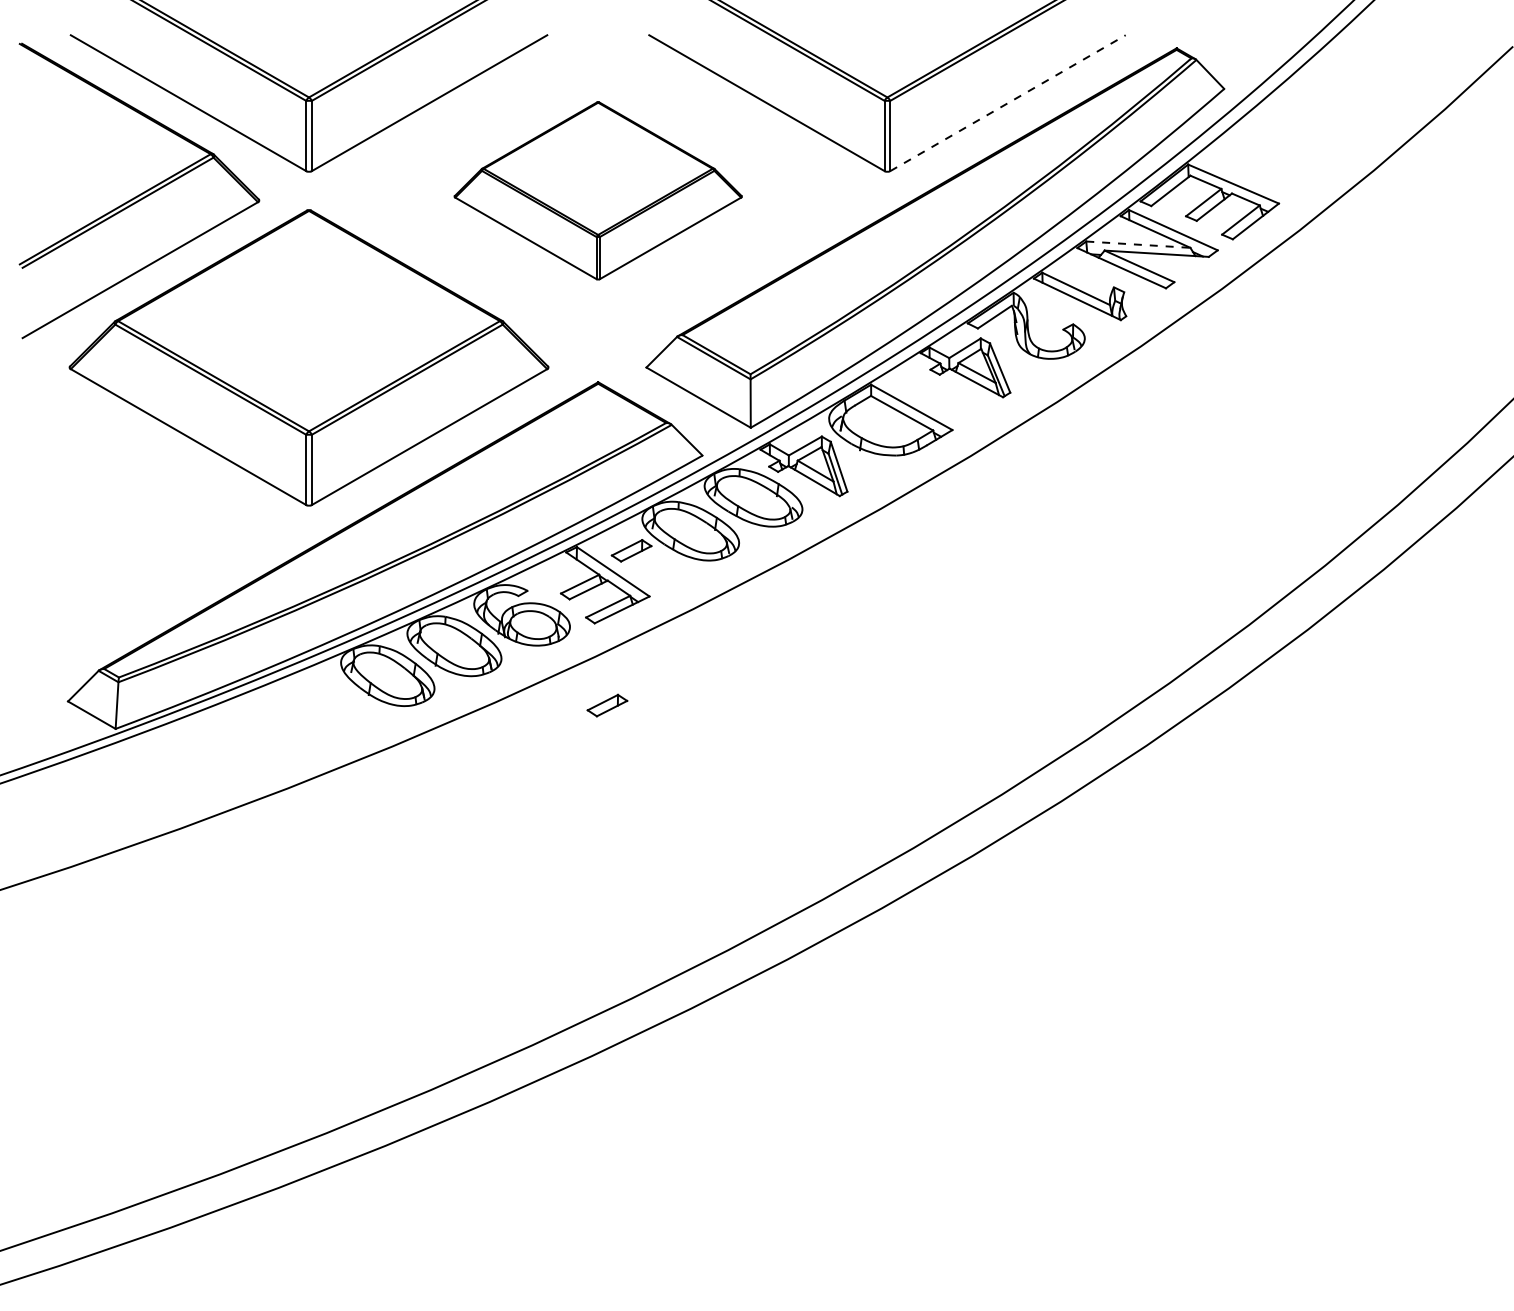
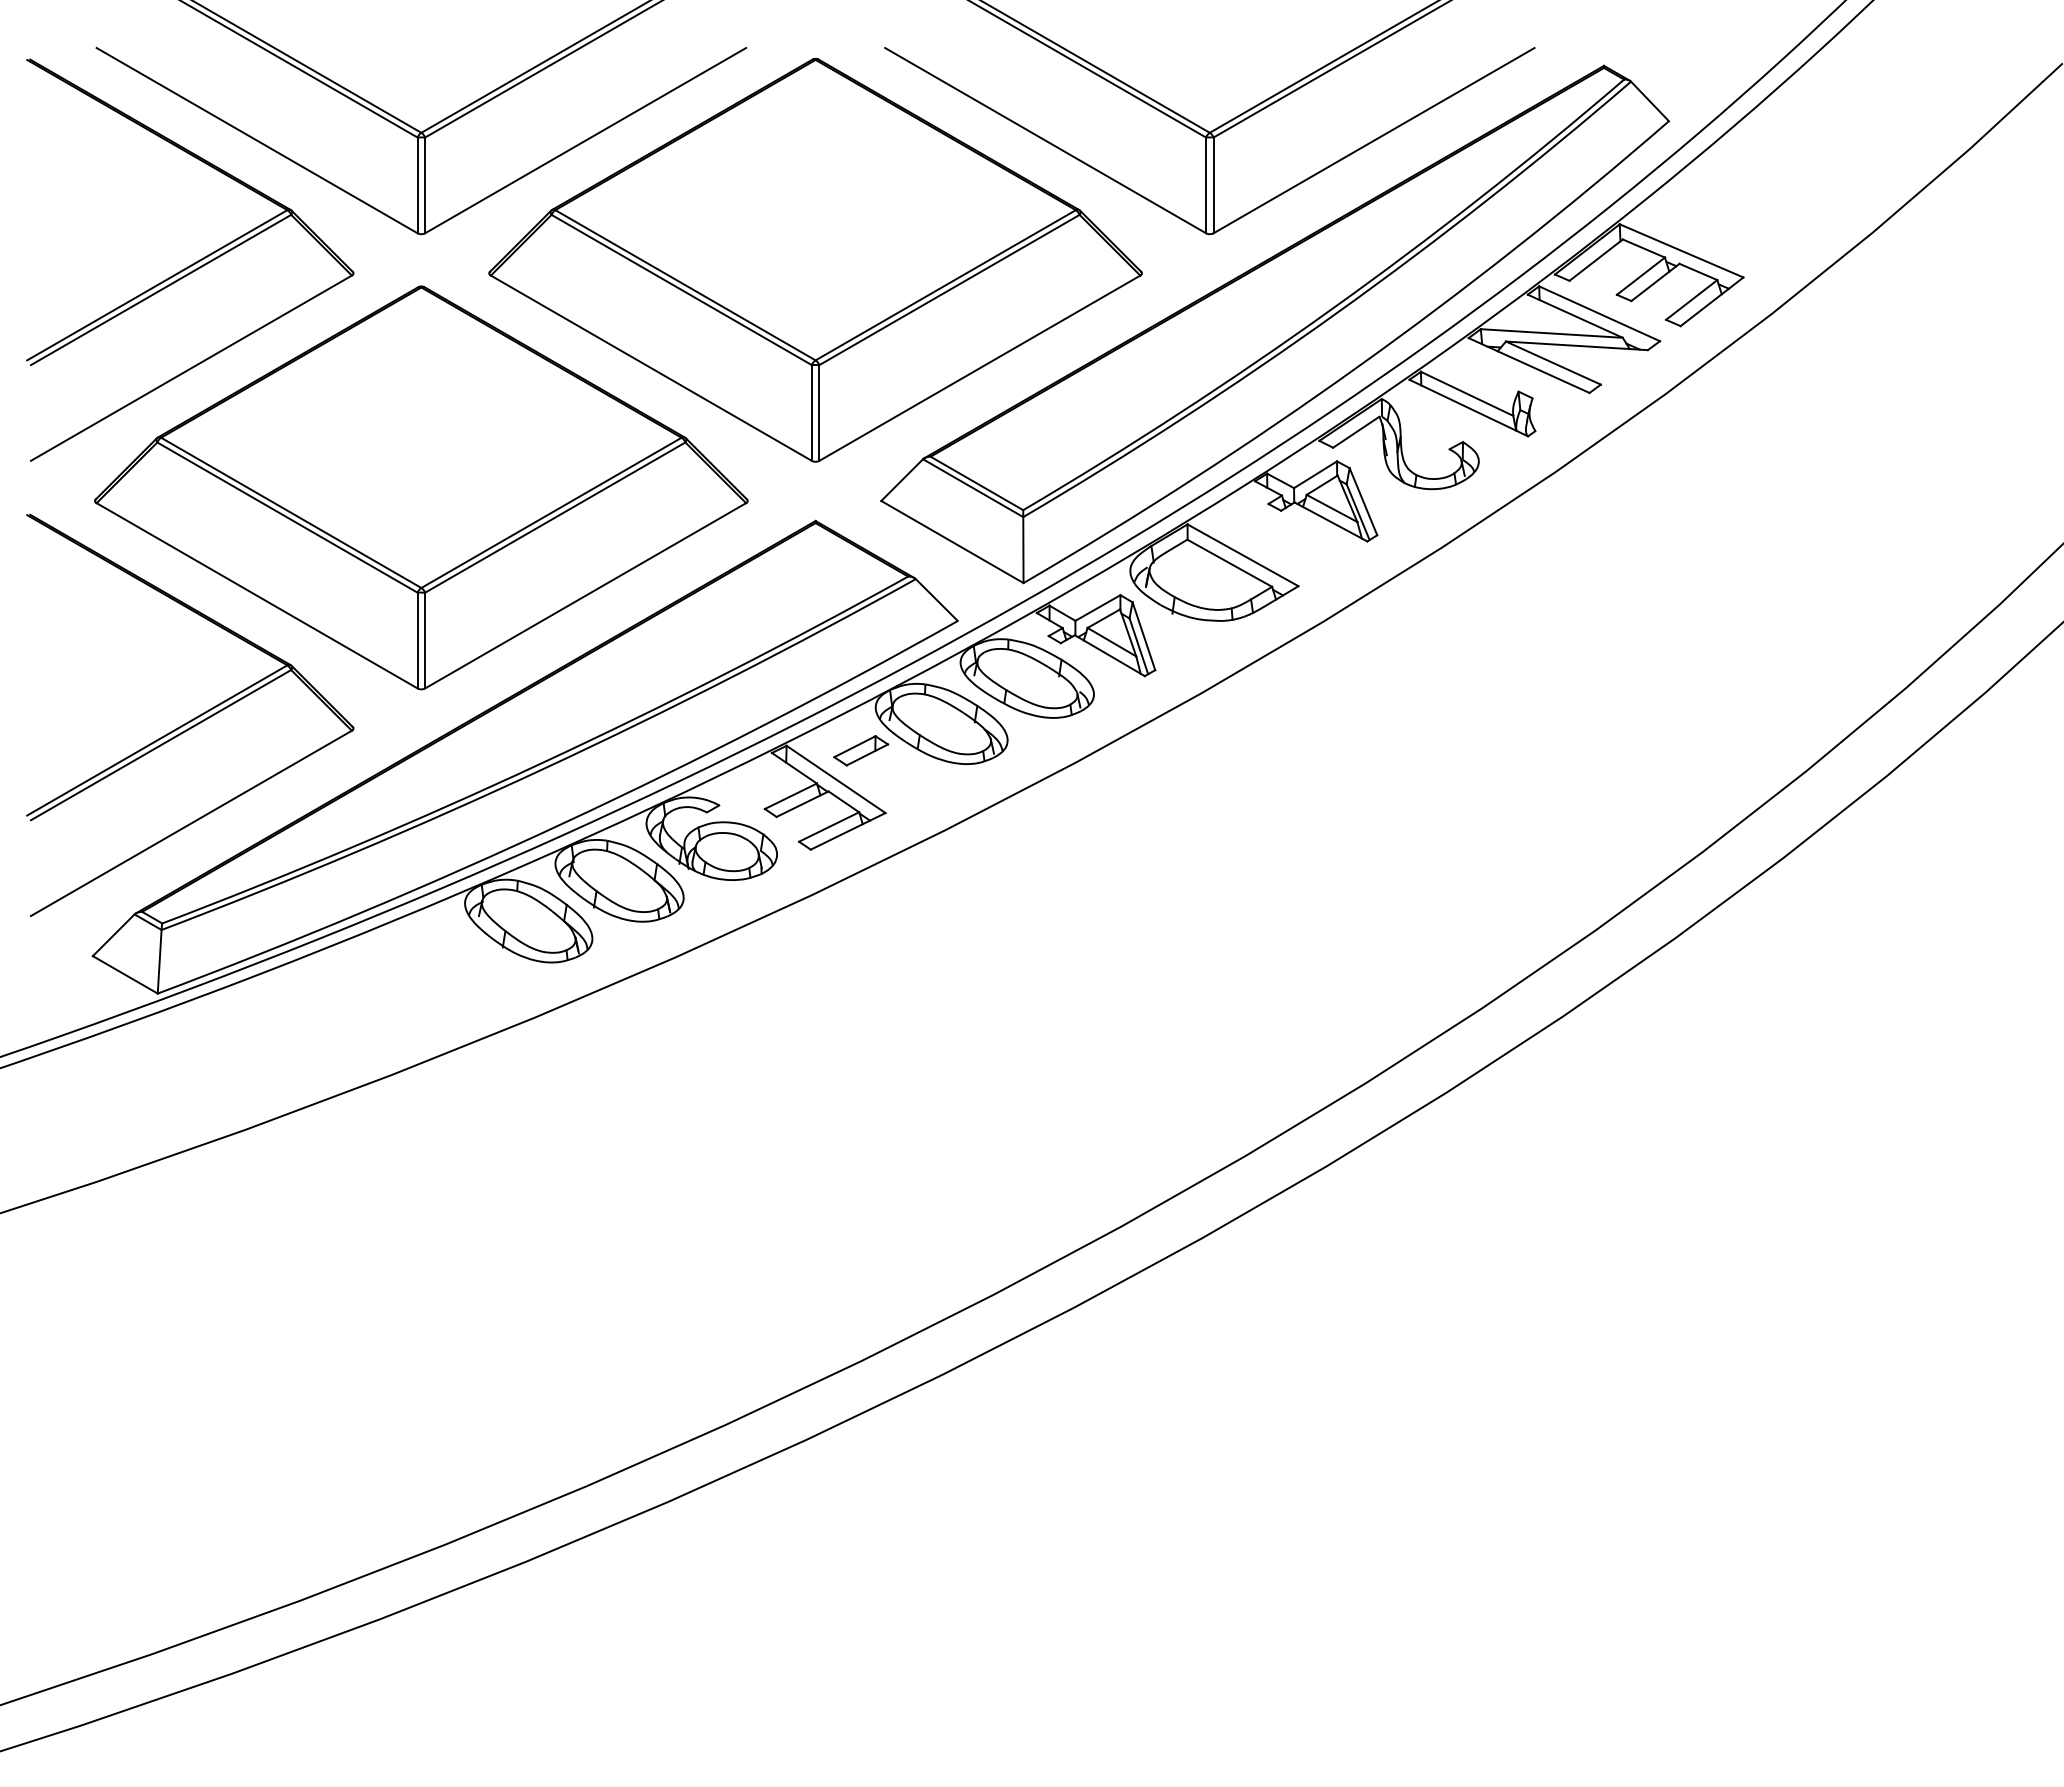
line: (1008, 103) -> (1374, 140), dashed -> solid
part: (598, 190) -> (815, 259), size x1.67
line: (1138, 244) -> (1552, 333), dashed -> solid
part: (139, 524) -> (190, 714), added
part: (607, 705) -> (828, 961), removed

